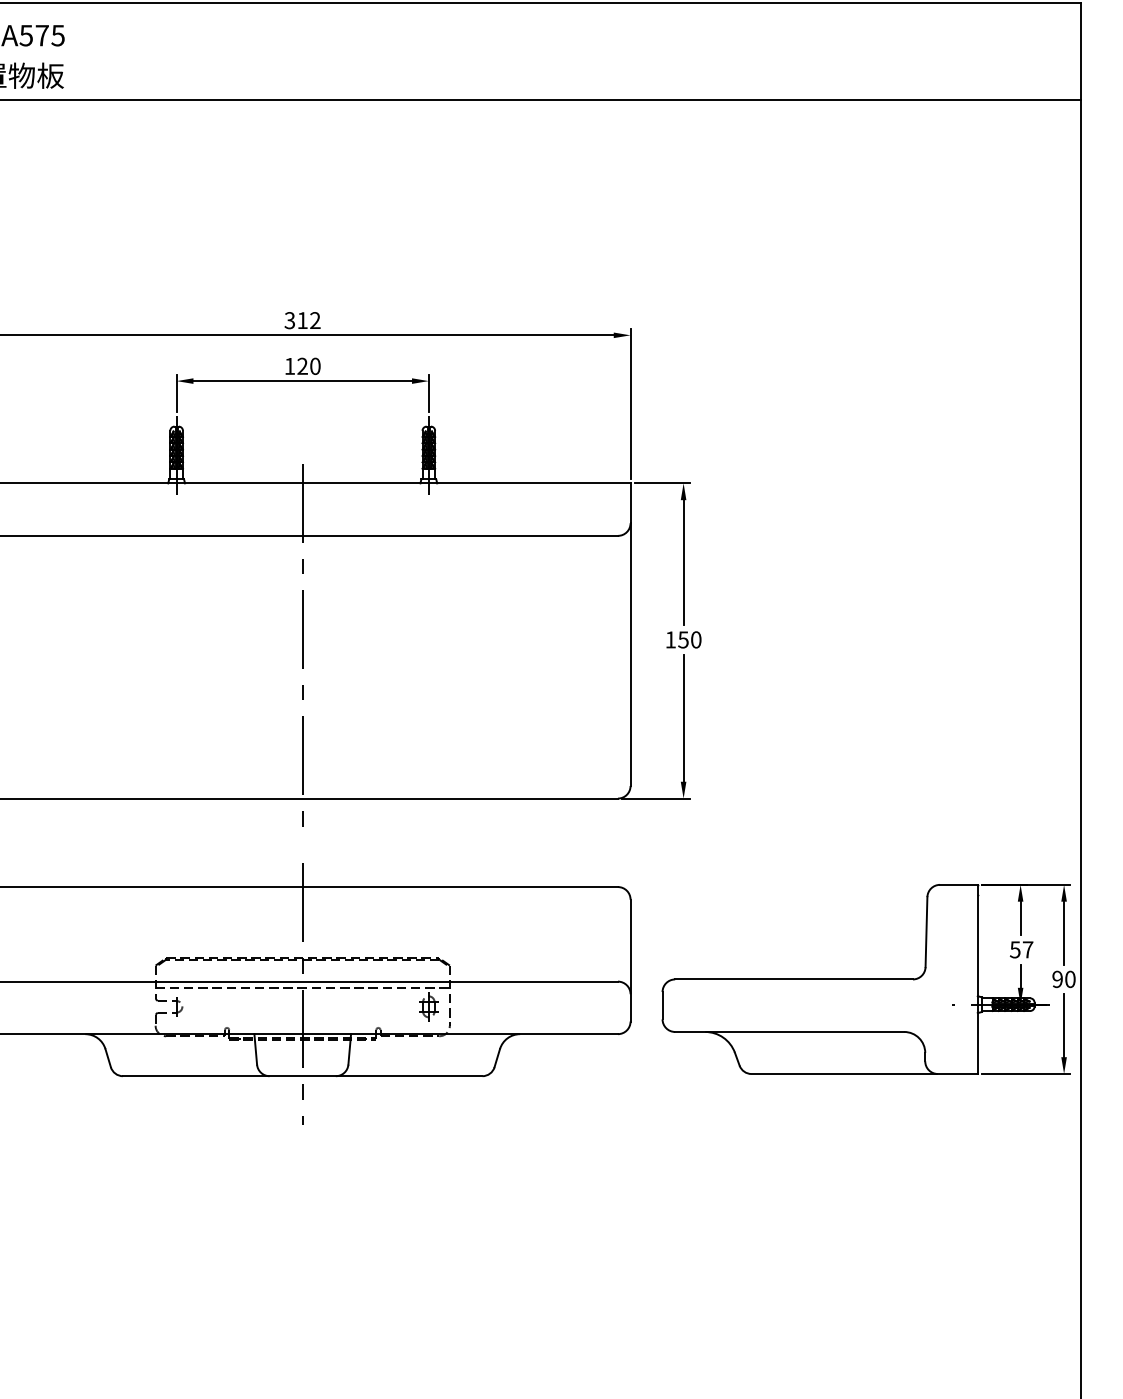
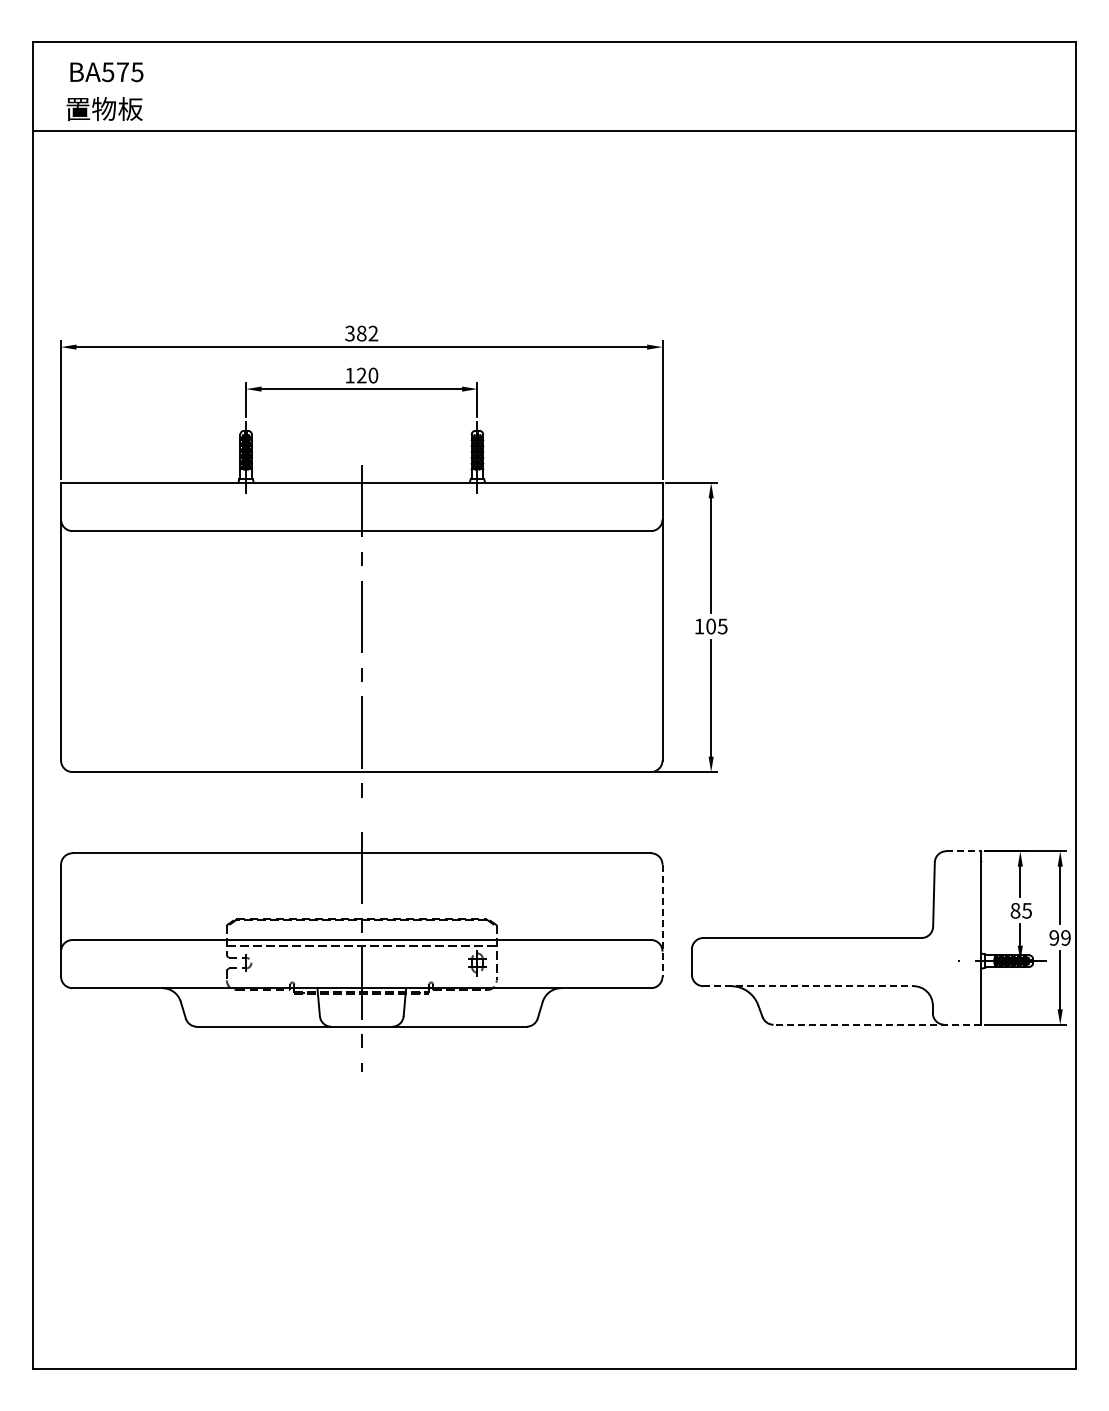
text: (302, 320) -> (361, 333), 312 -> 382
text: (689, 639) -> (716, 626), 150 -> 105
line: (959, 885) -> (964, 851), solid -> dashed
text: (1020, 949) -> (1020, 910), 57 -> 85
line: (630, 960) -> (662, 920), solid -> dashed
text: (1069, 978) -> (1065, 937), 90 -> 99
line: (790, 1032) -> (809, 986), solid -> dashed
line: (864, 1073) -> (877, 1024), solid -> dashed

